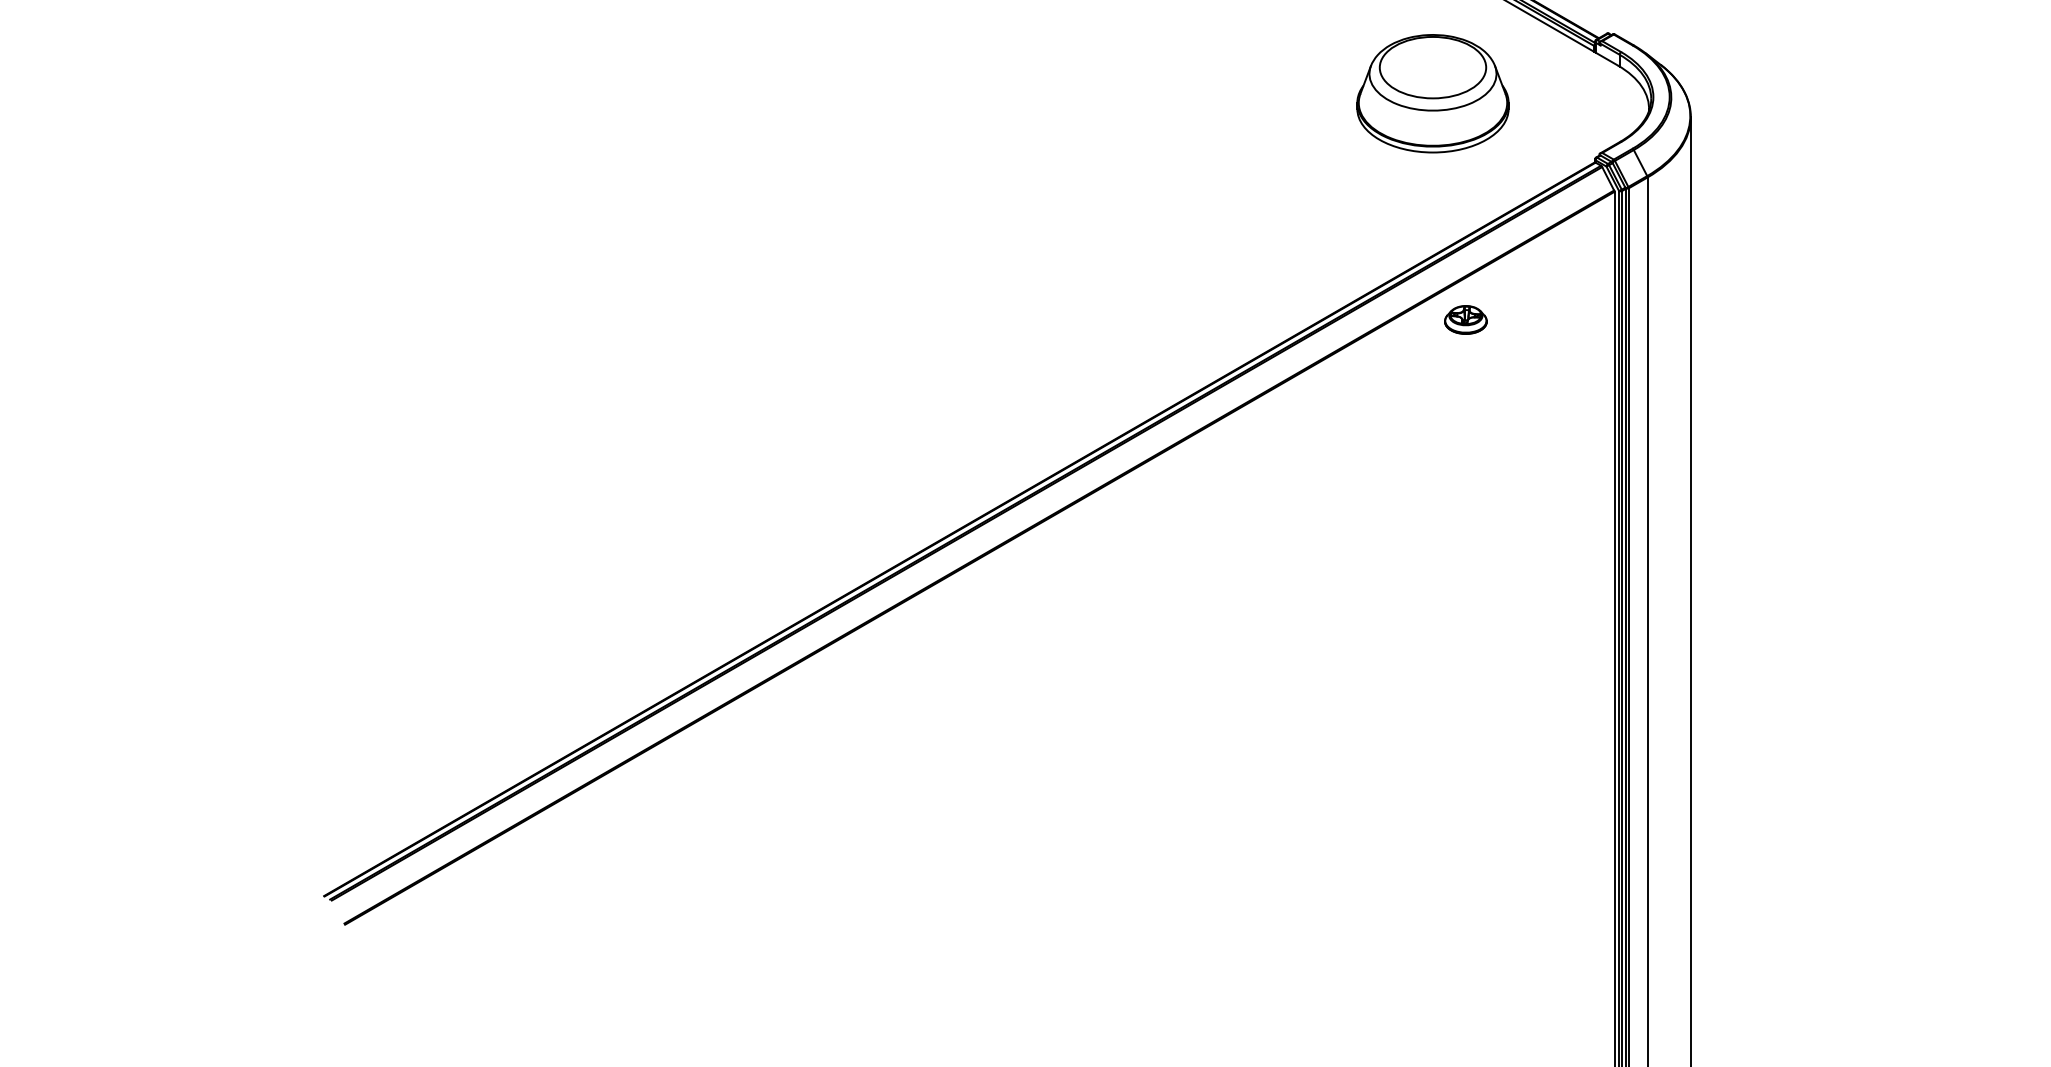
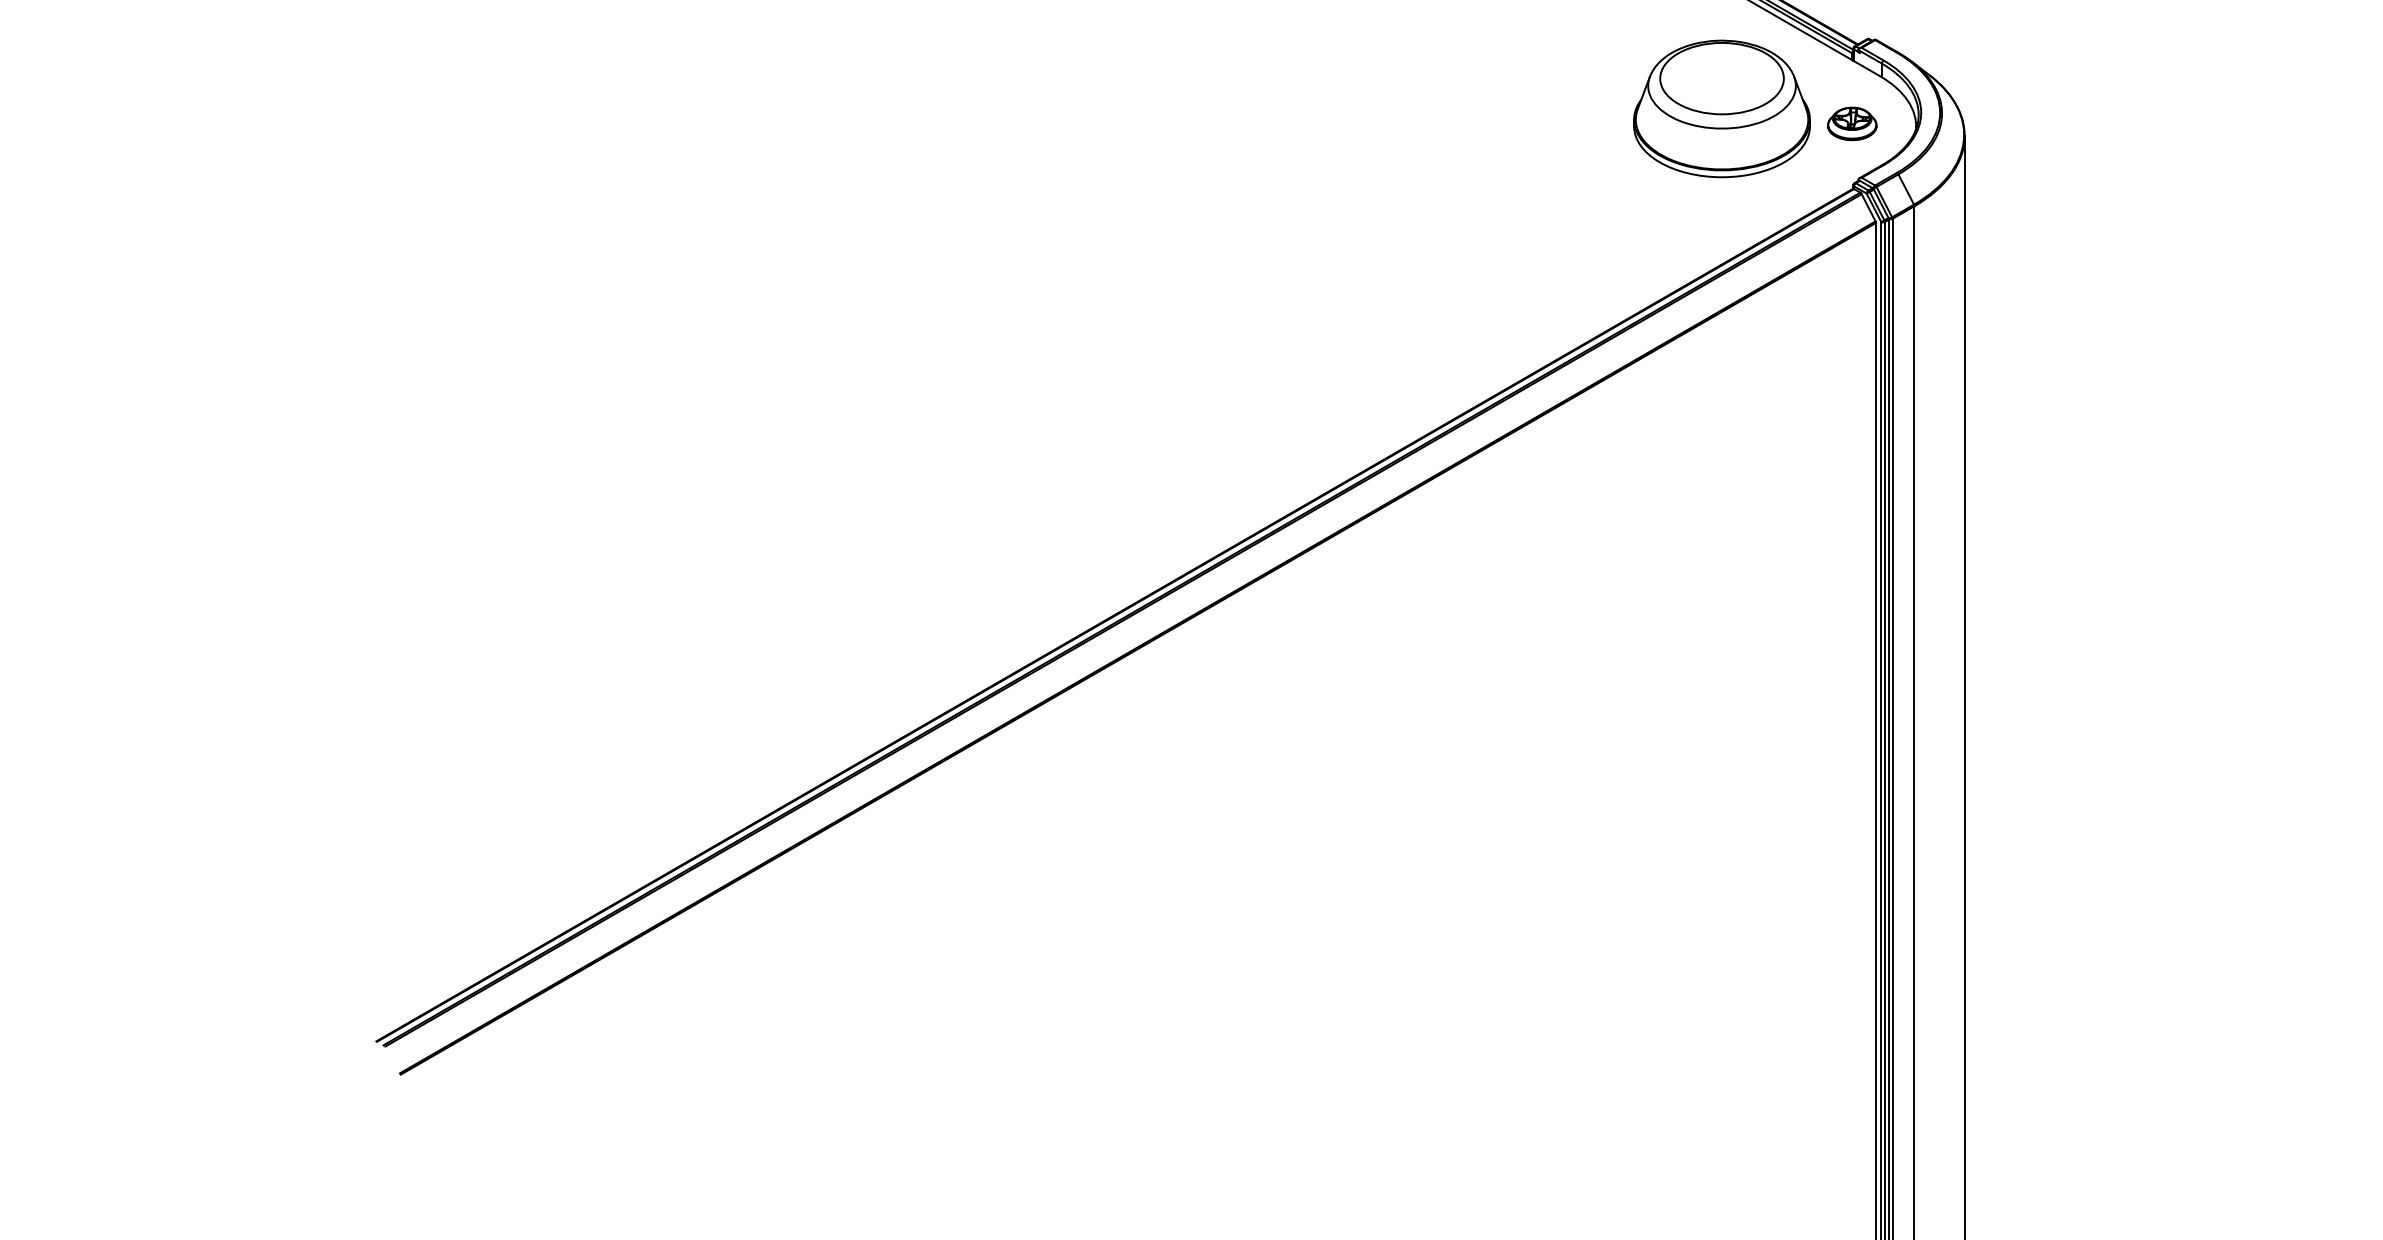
part: (1432, 93) -> (1721, 108), moved
part: (1466, 319) -> (1852, 123), moved

